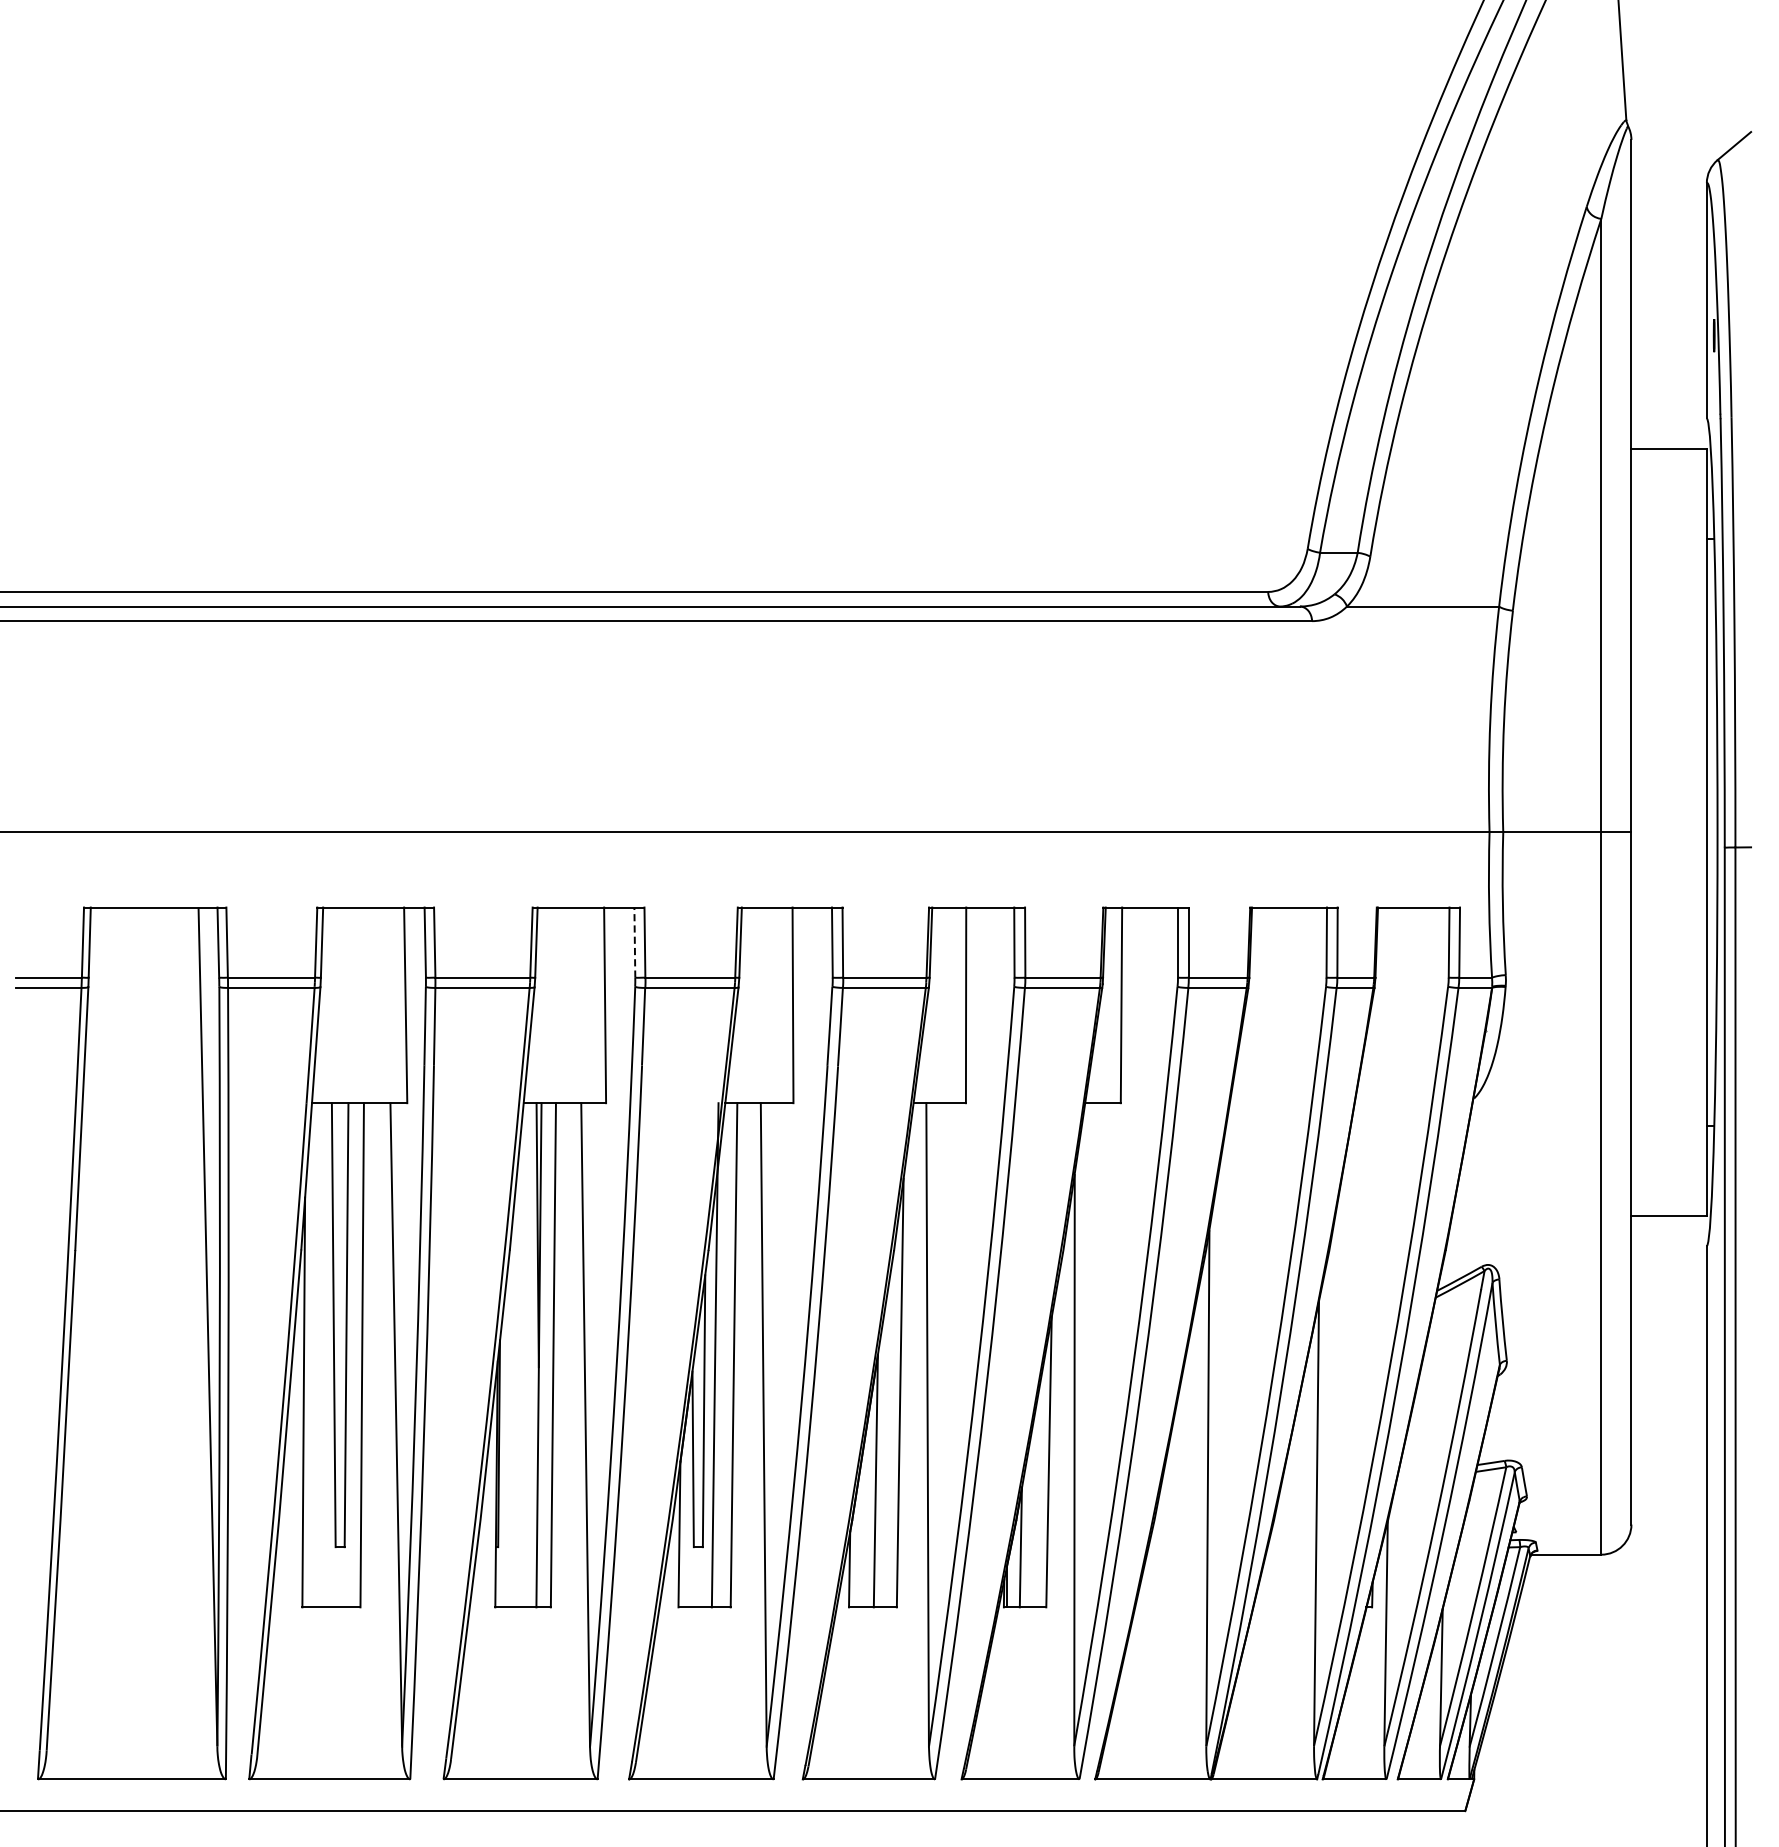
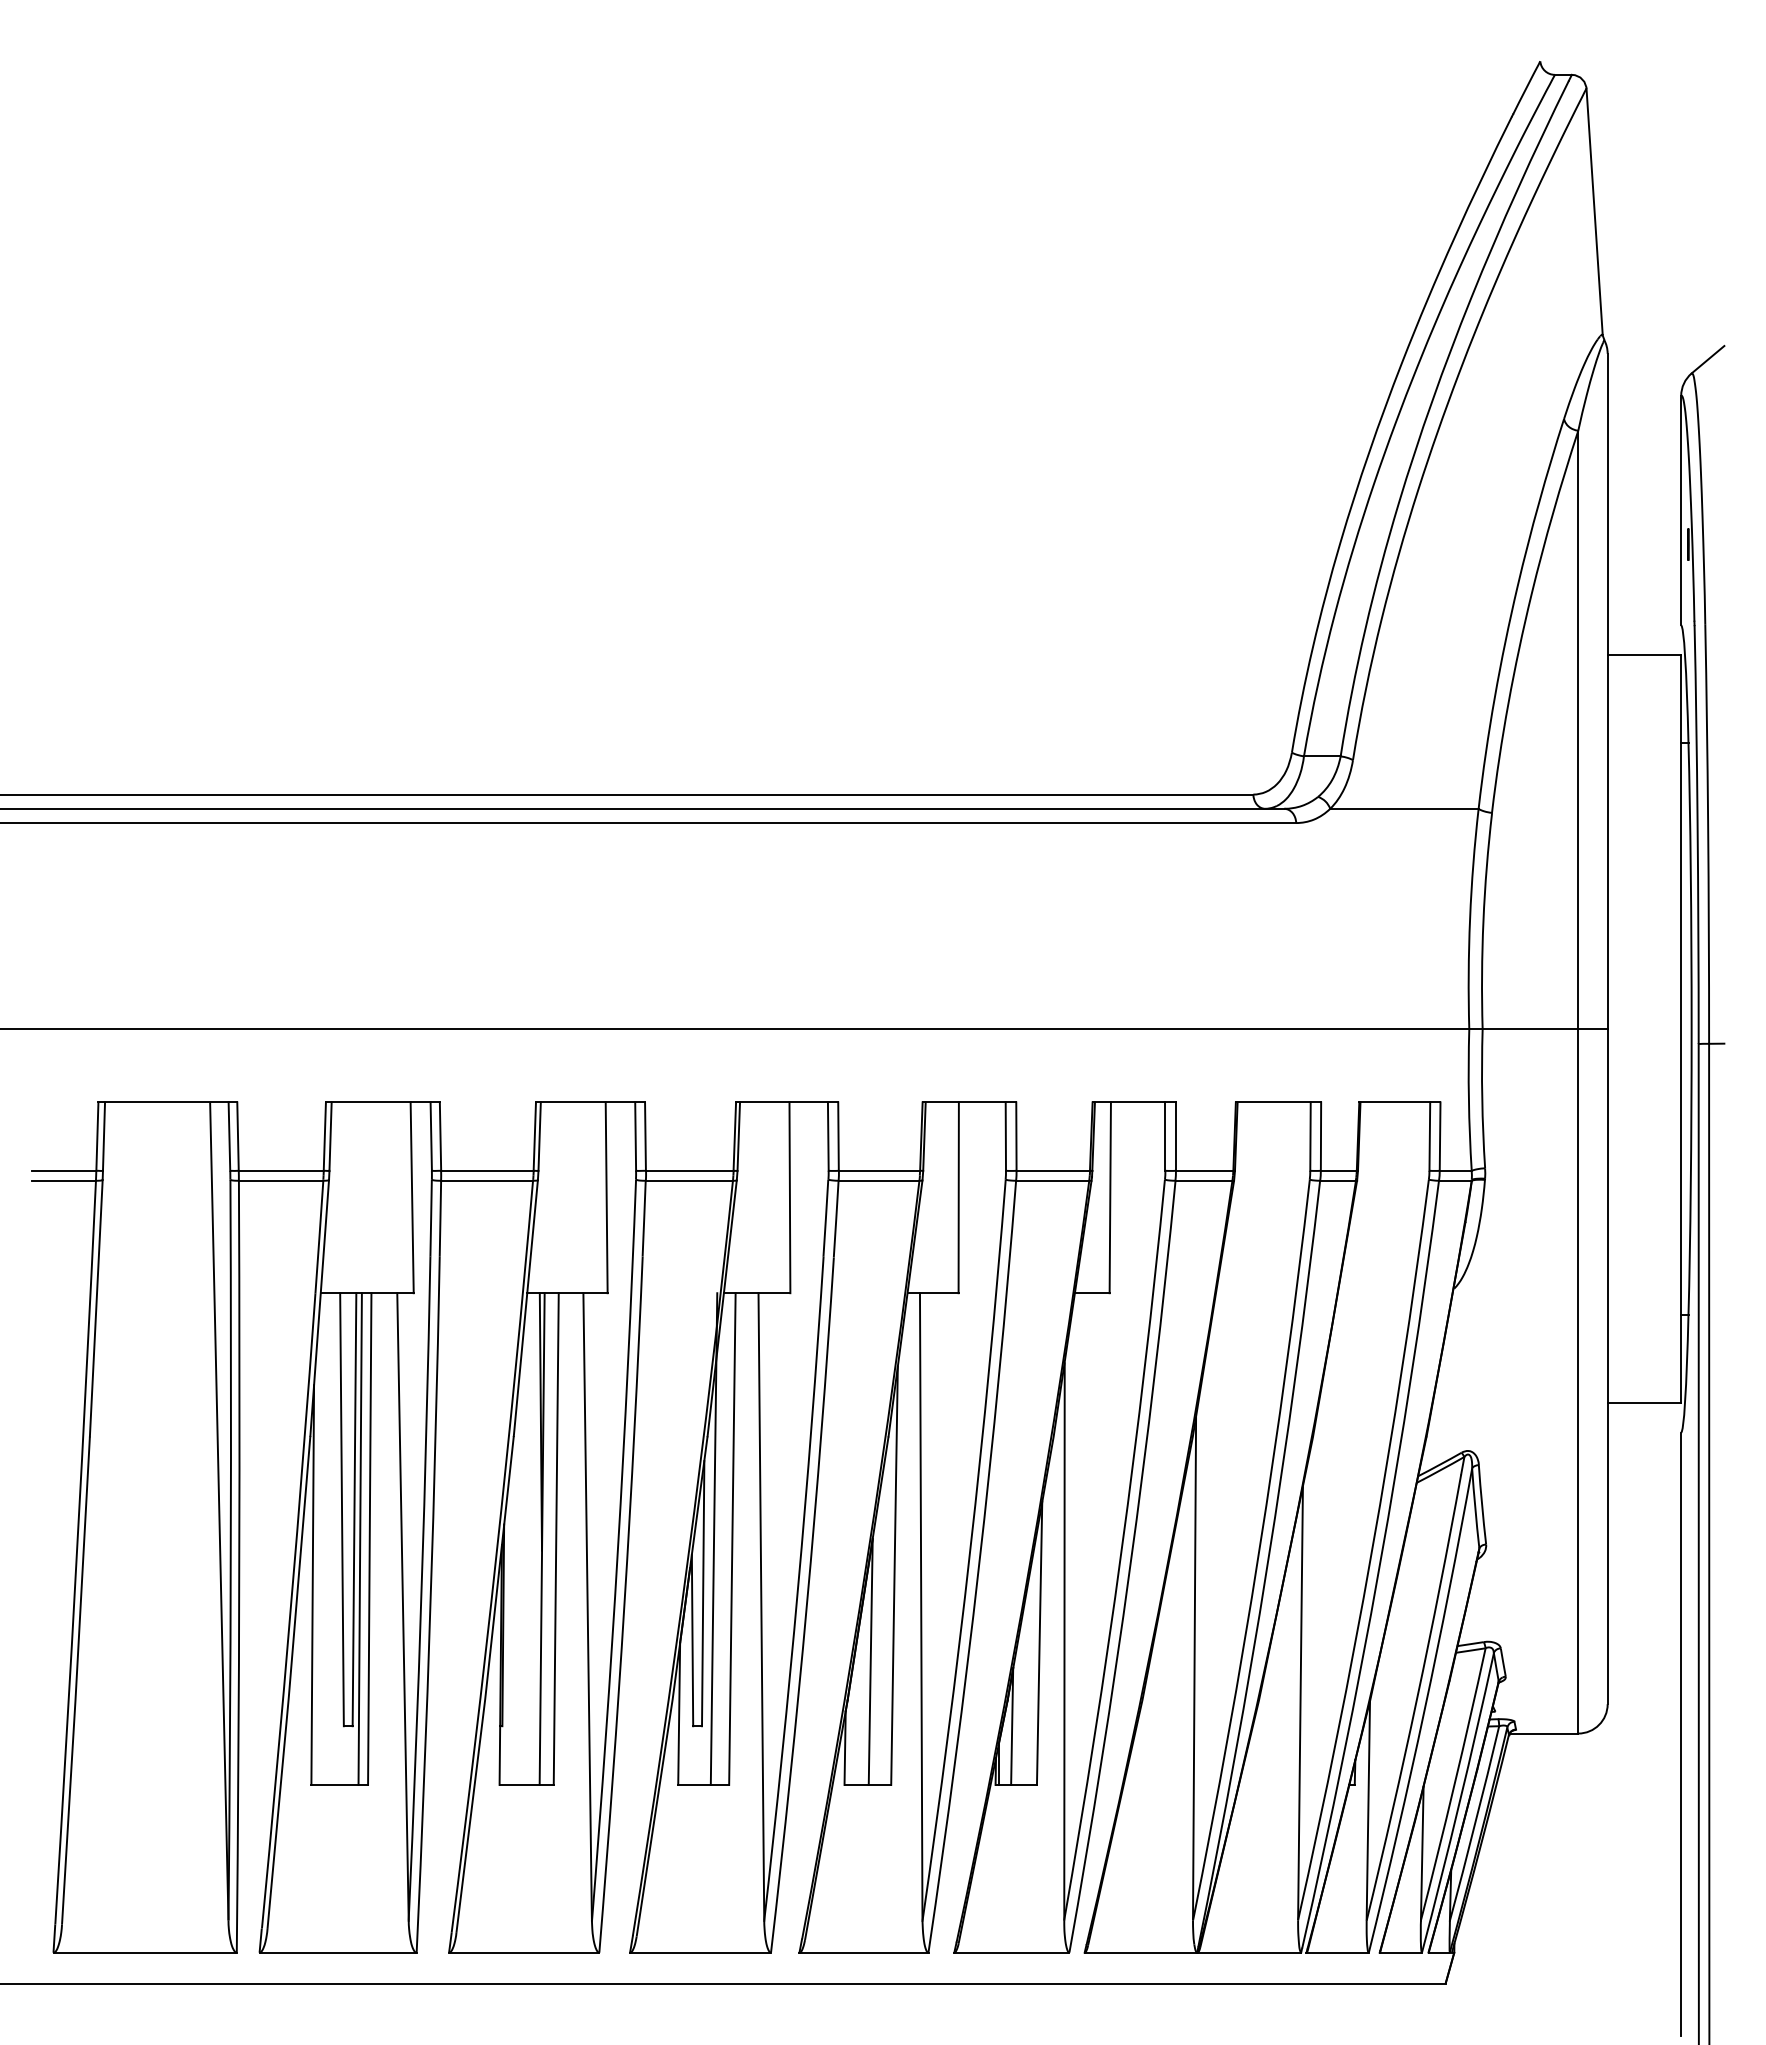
line: (634, 942) -> (635, 1136), dashed -> solid
line: (351, 1354) -> (359, 1538), added

